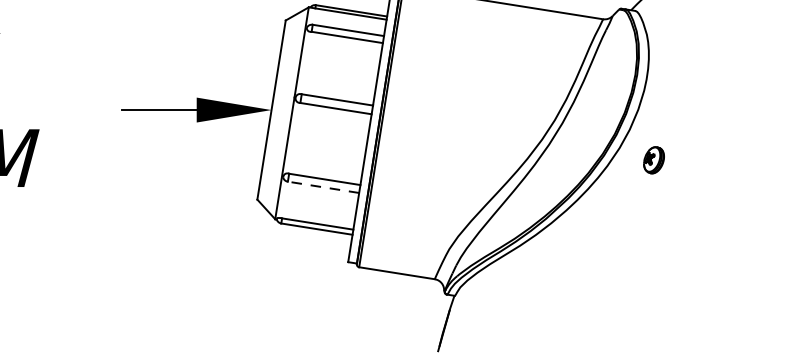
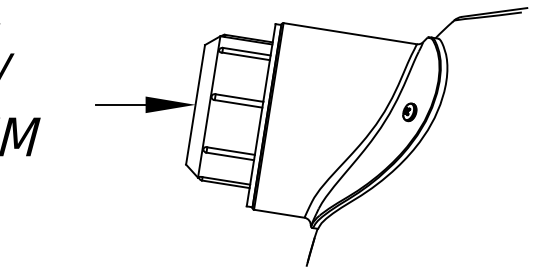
part: (653, 160) -> (409, 112), moved
line: (322, 187) -> (229, 156), dashed -> solid

